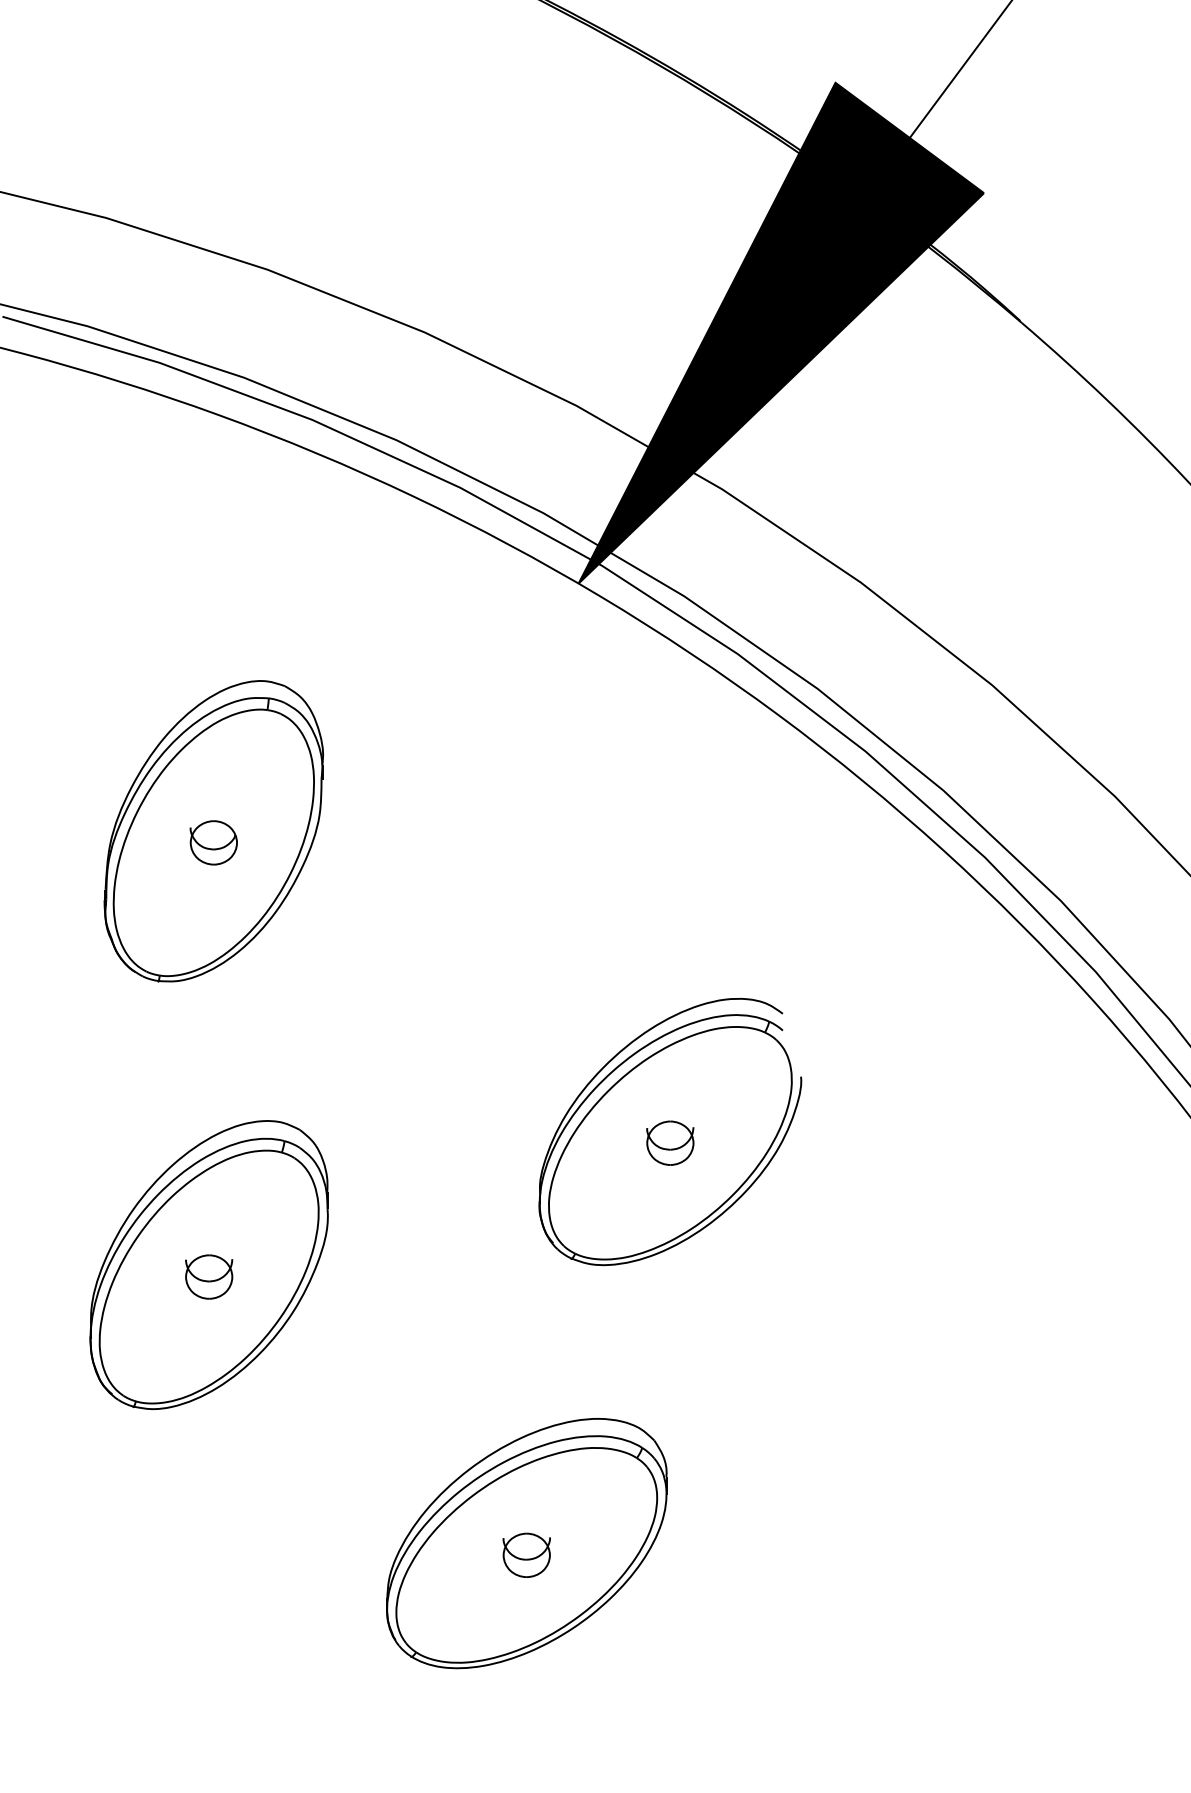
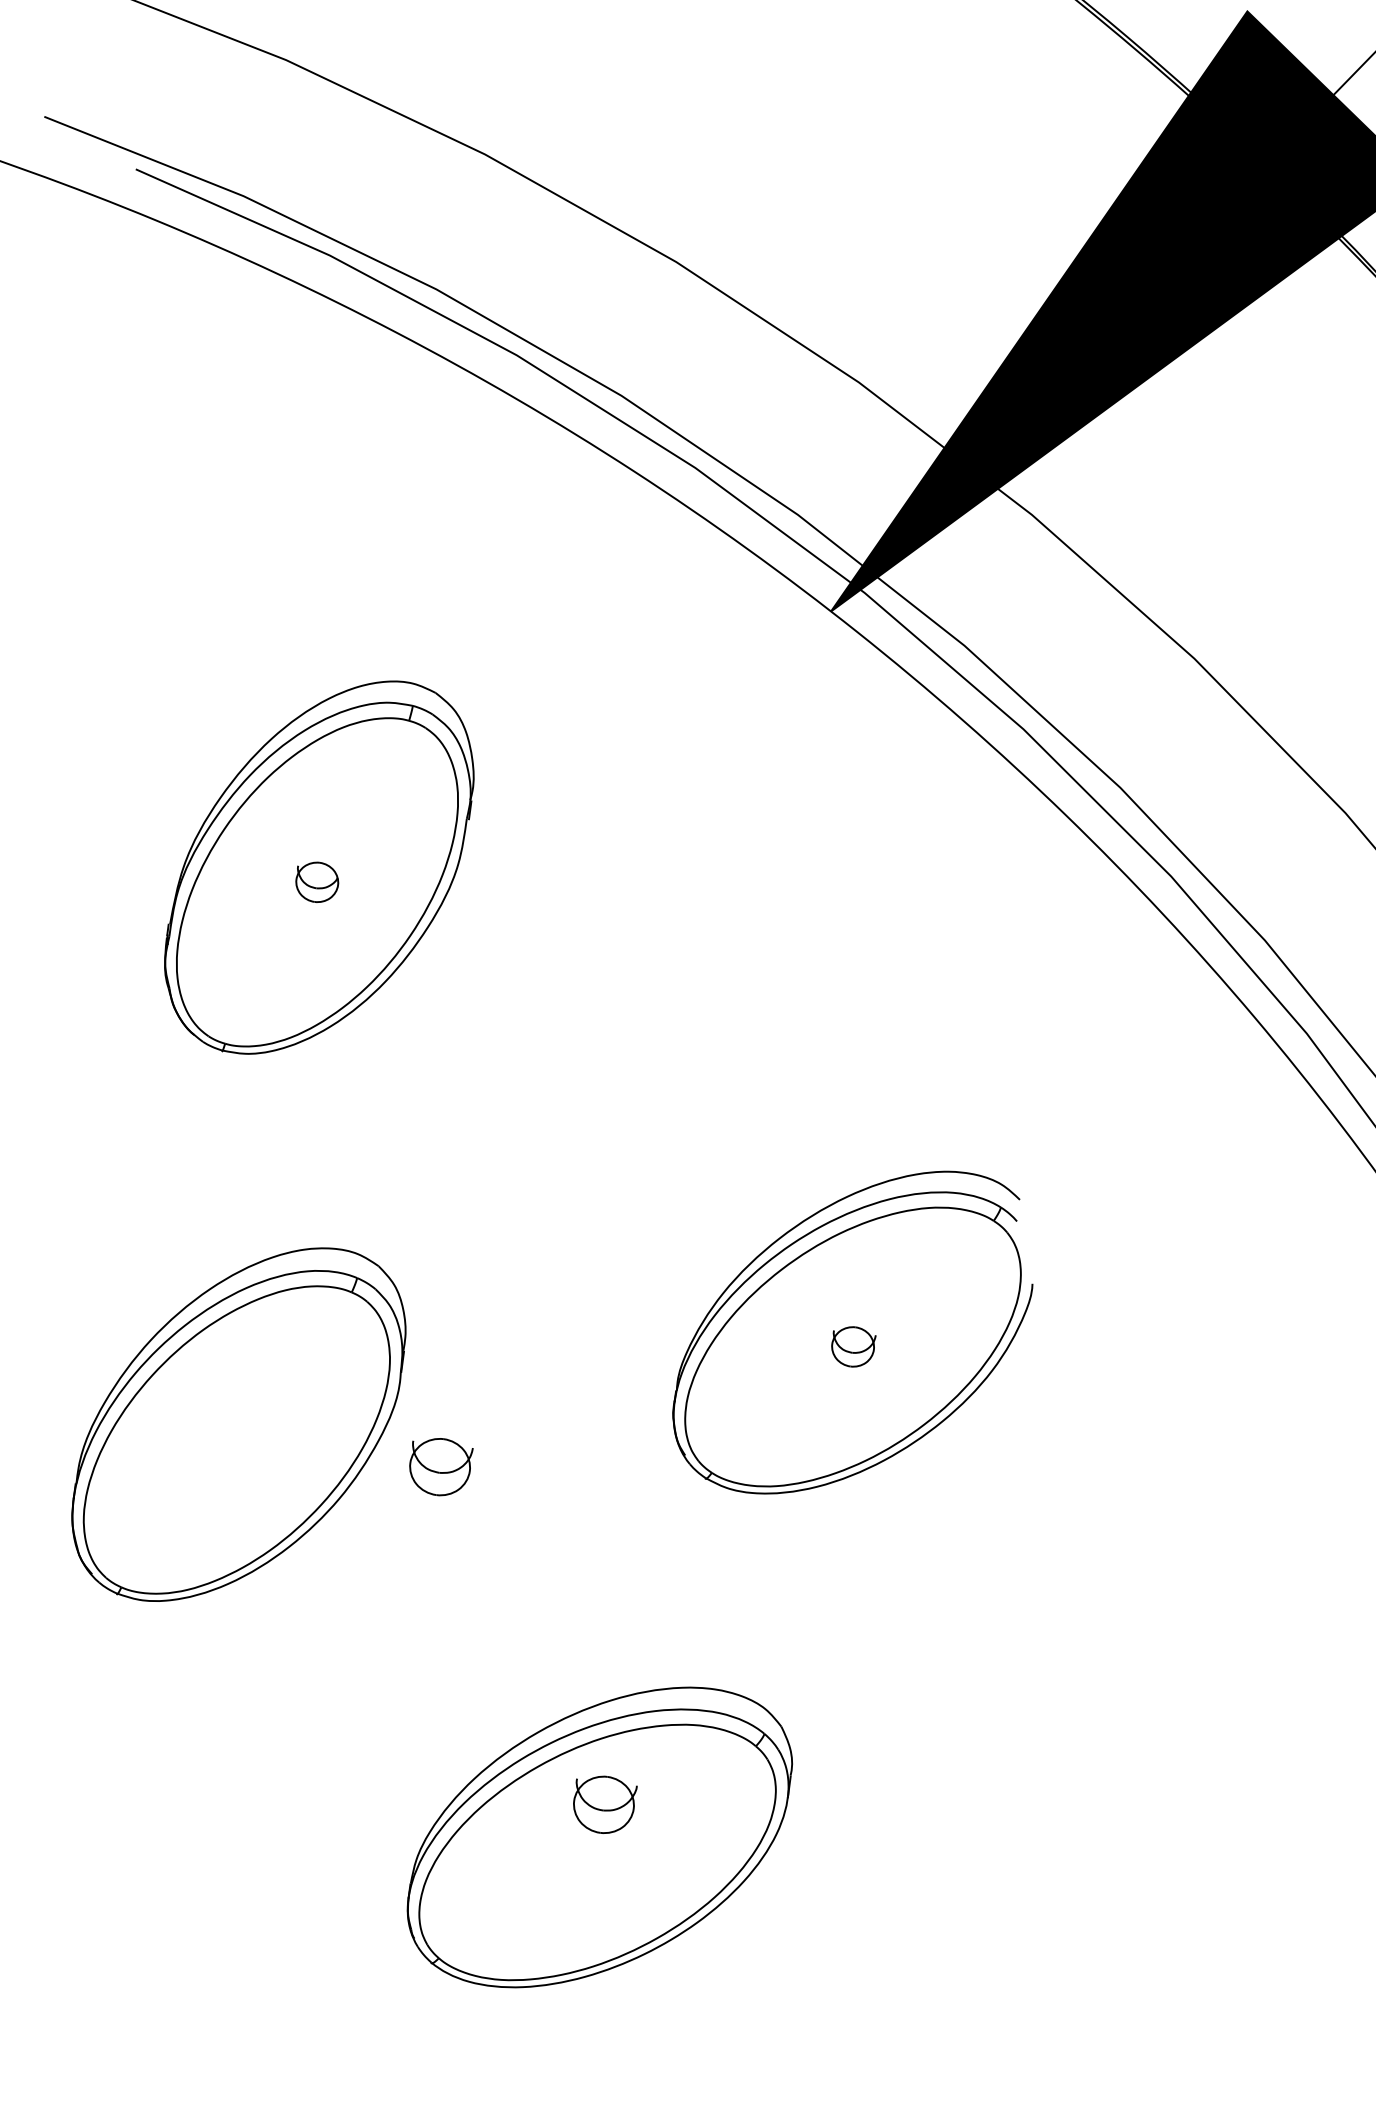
part: (213, 842) -> (317, 881), size x0.7
part: (670, 1142) -> (853, 1346), size x0.7
part: (209, 1276) -> (440, 1466), moved
part: (526, 1554) -> (603, 1803), moved

